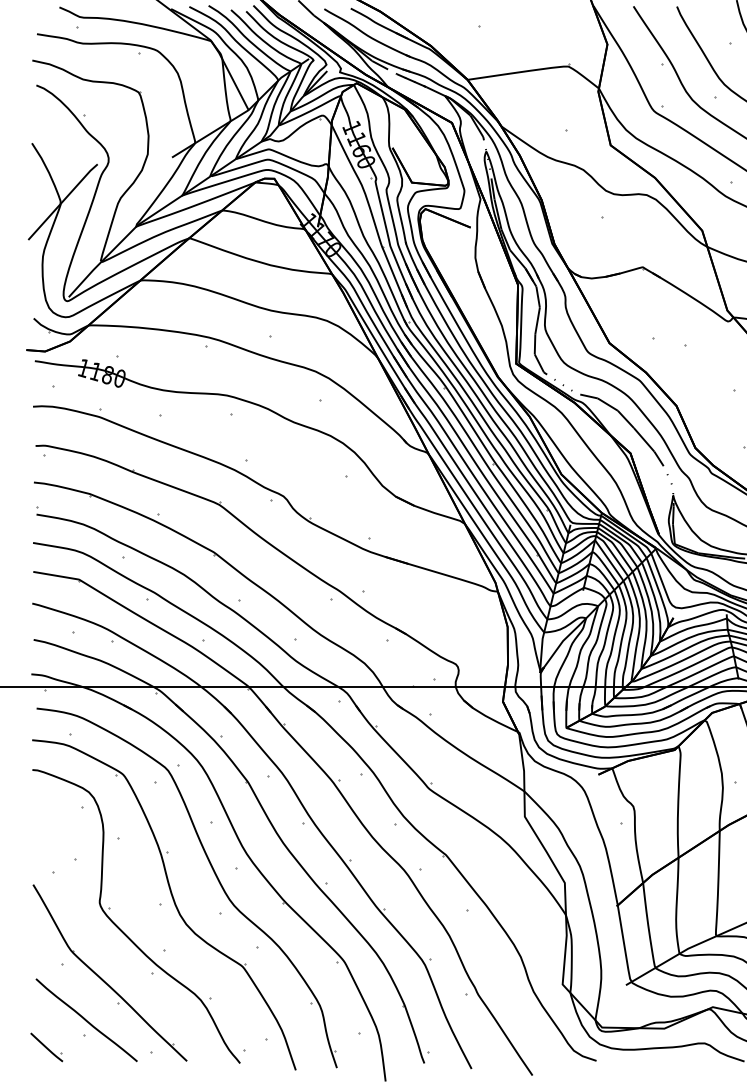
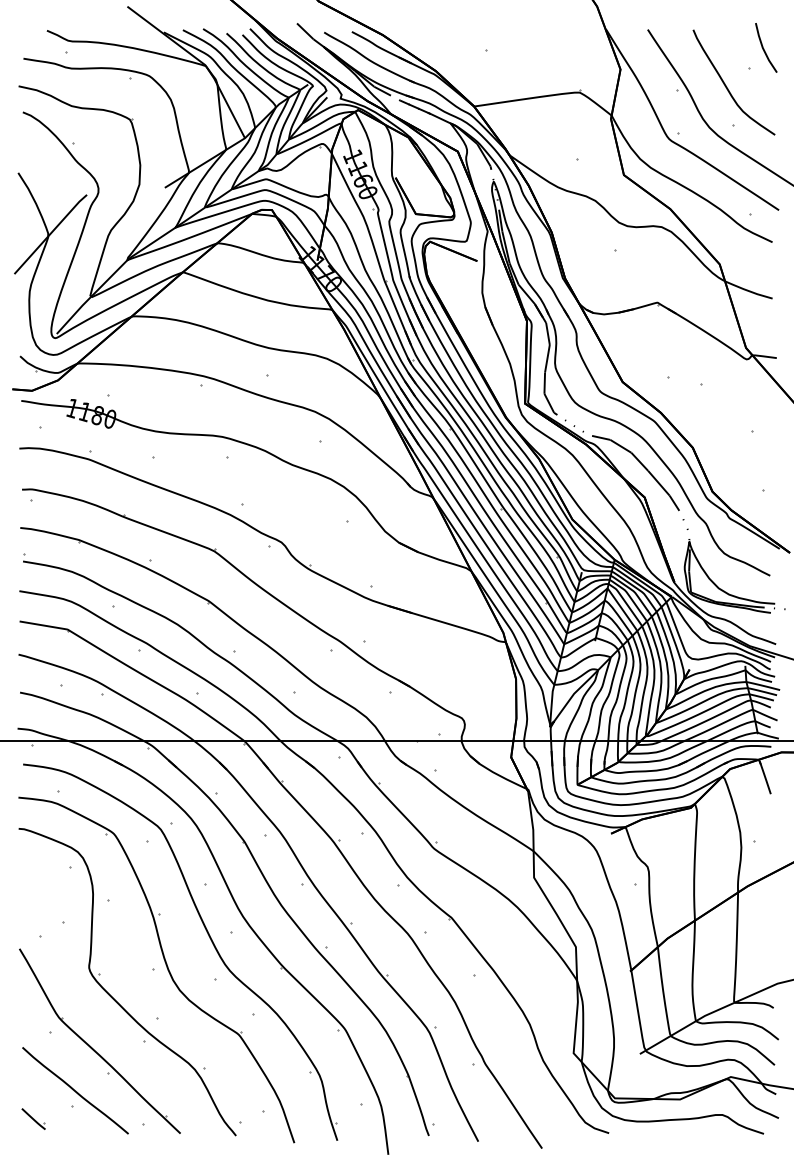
part: (46, 1046) -> (33, 1118), size x0.7

